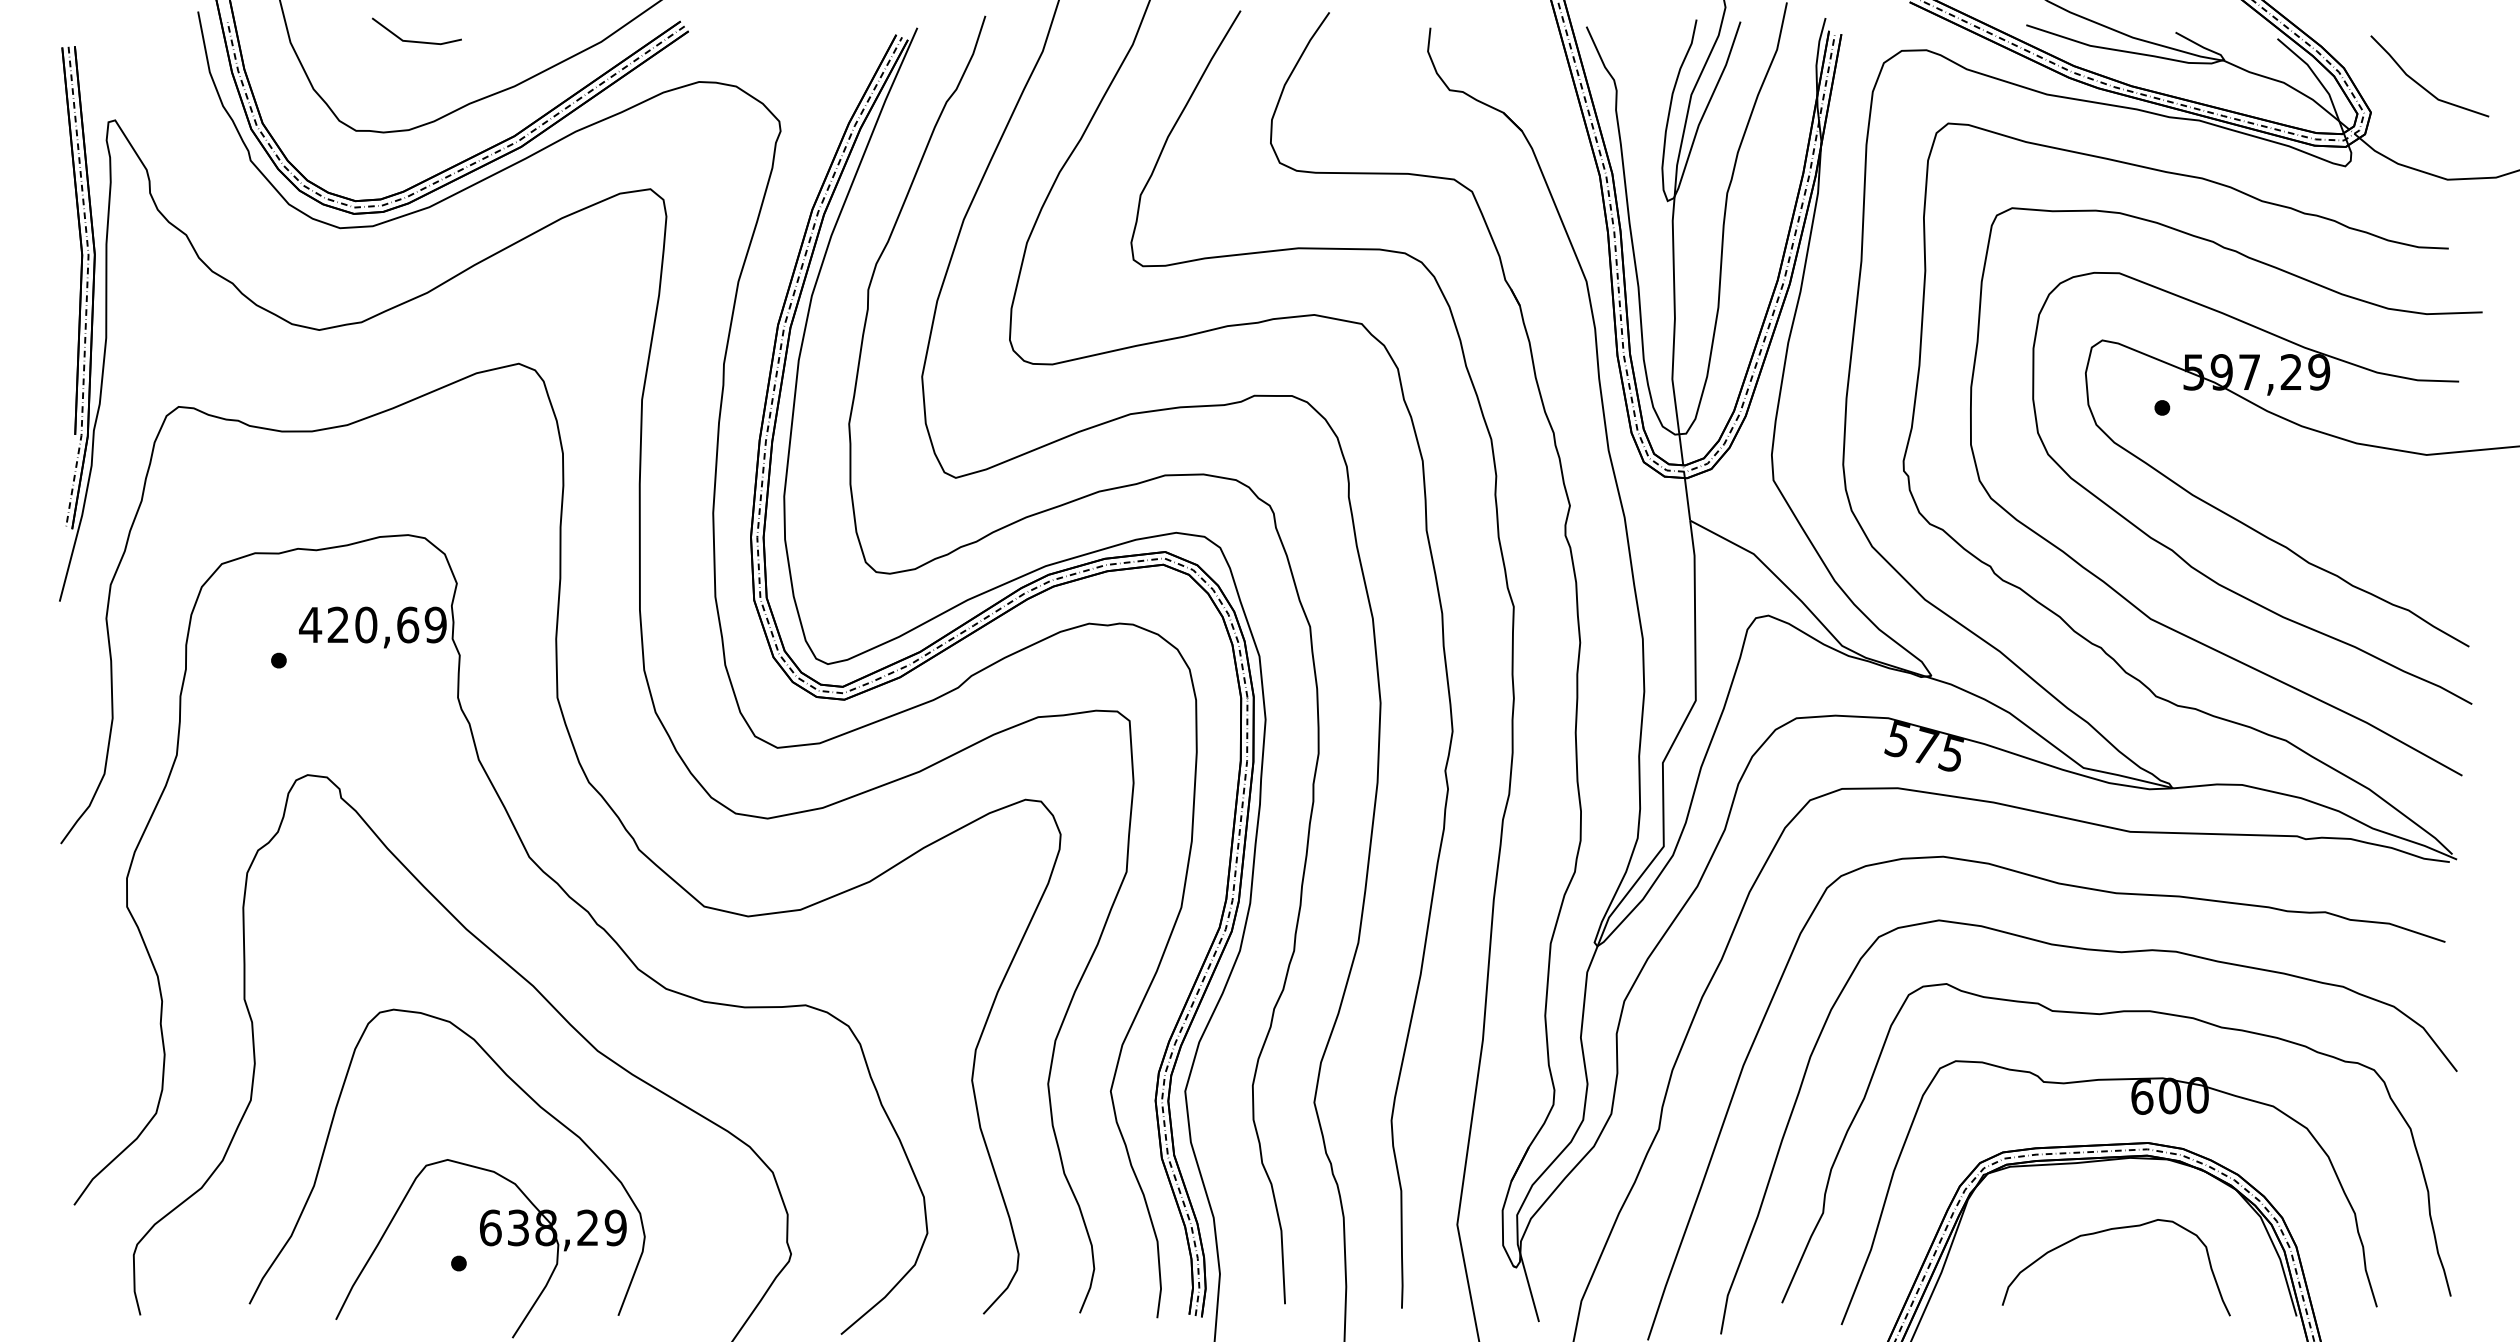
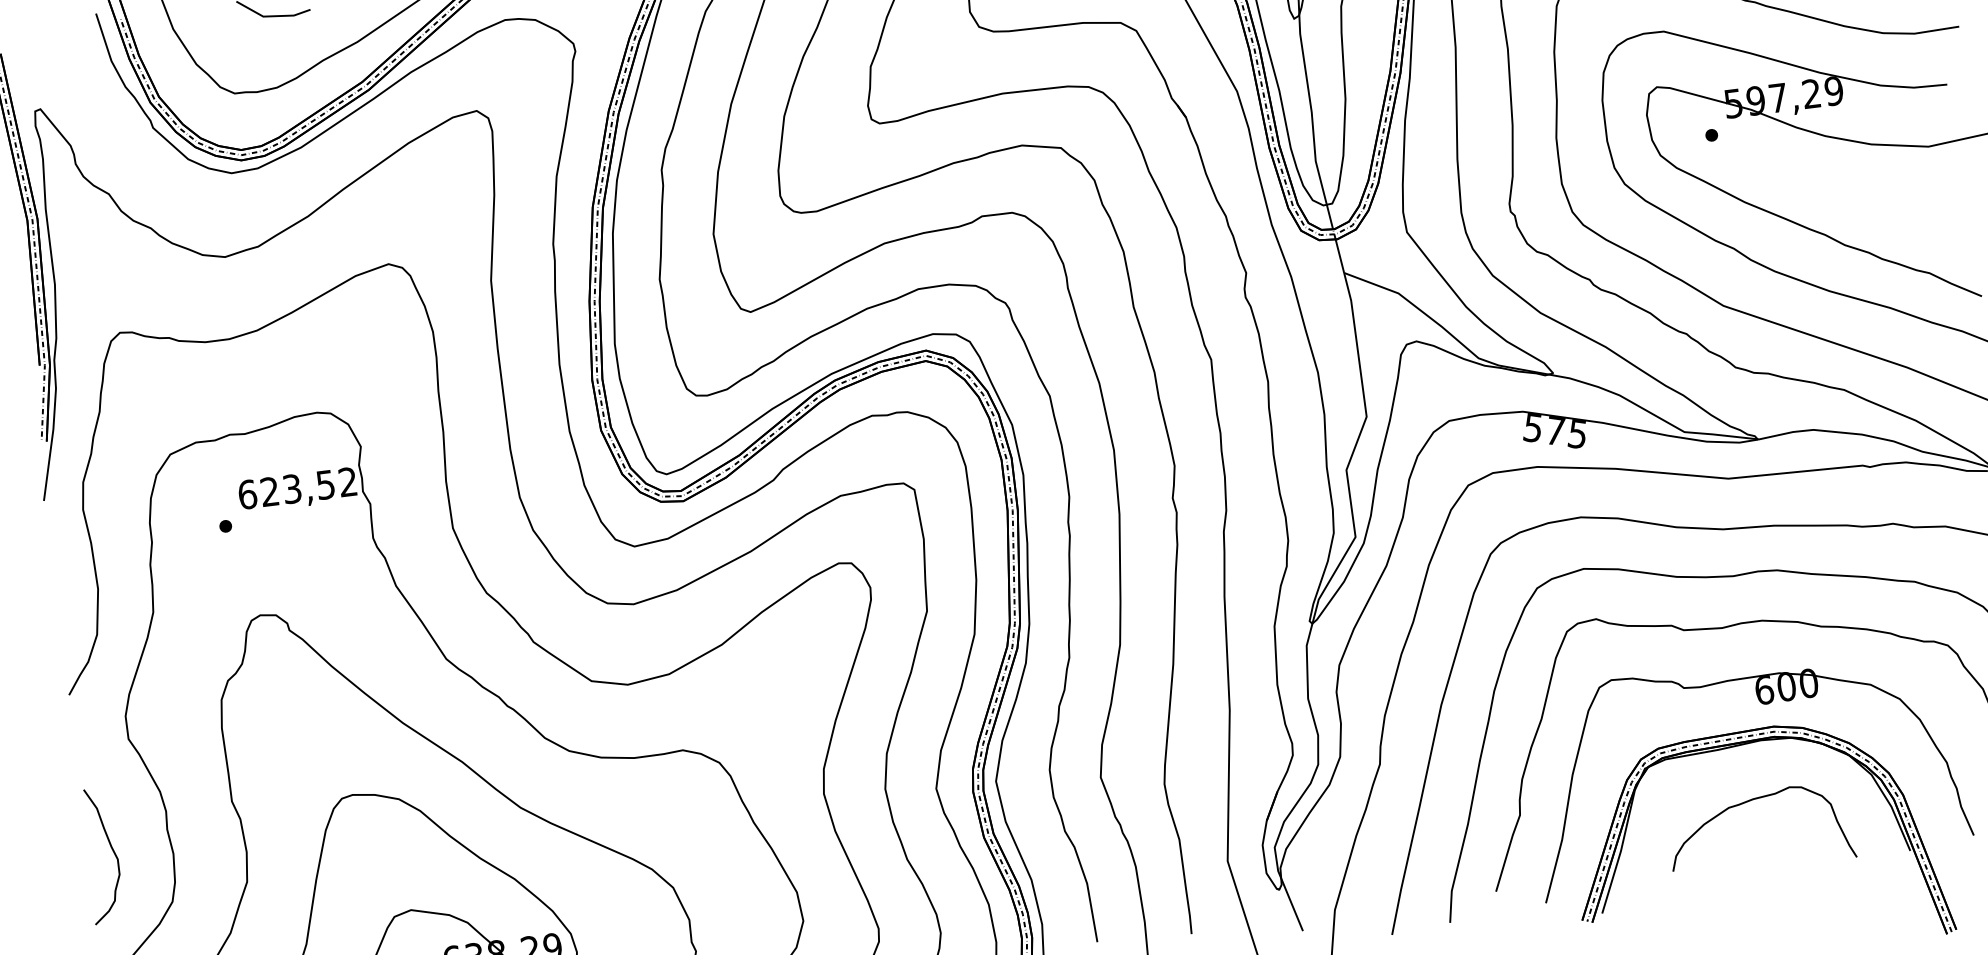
text: (372, 624) -> (297, 488), 420,69 -> 623,52
curve: (90, 1042) -> (112, 851), added

